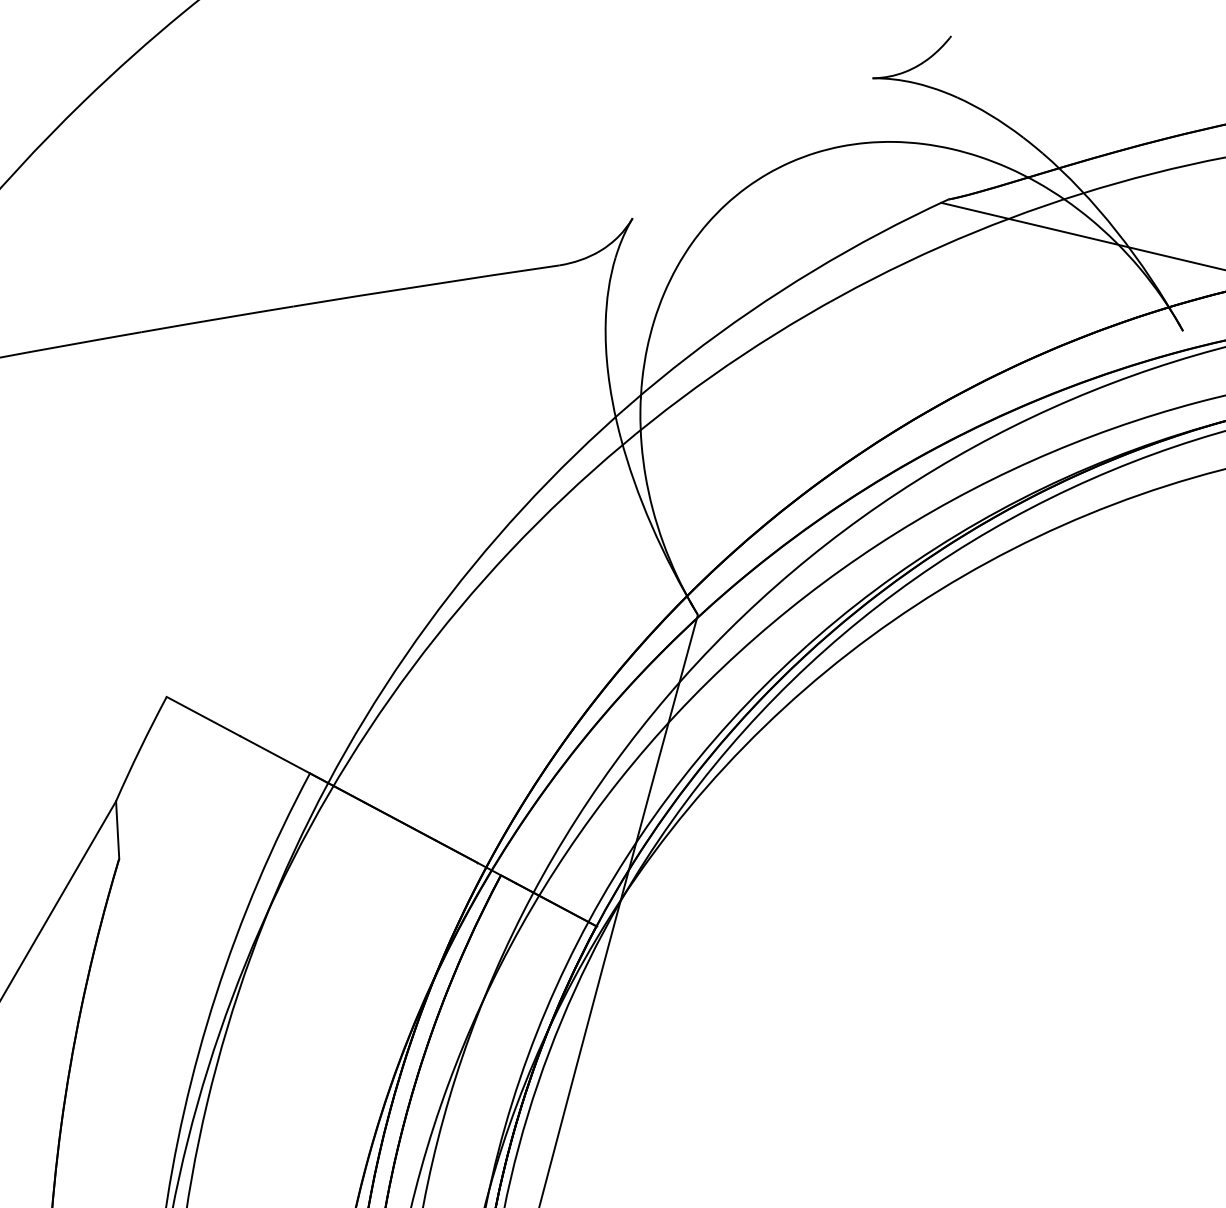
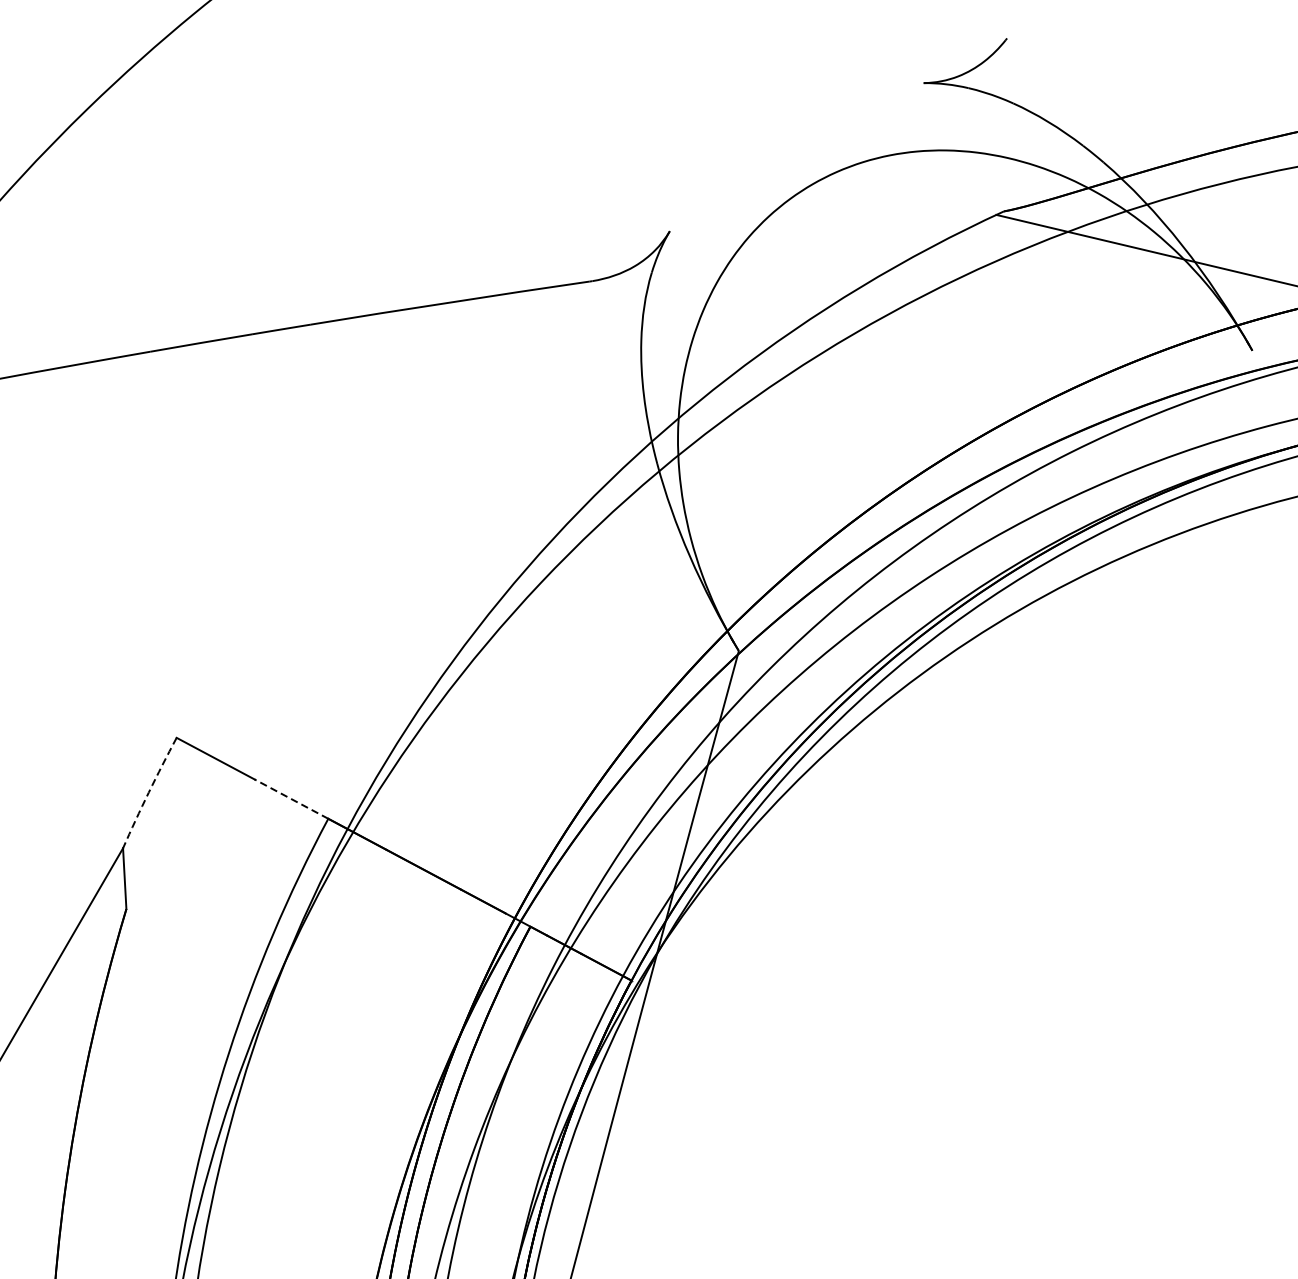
arc: (140, 748) -> (148, 792), solid -> dashed
line: (275, 754) -> (291, 798), solid -> dashed

